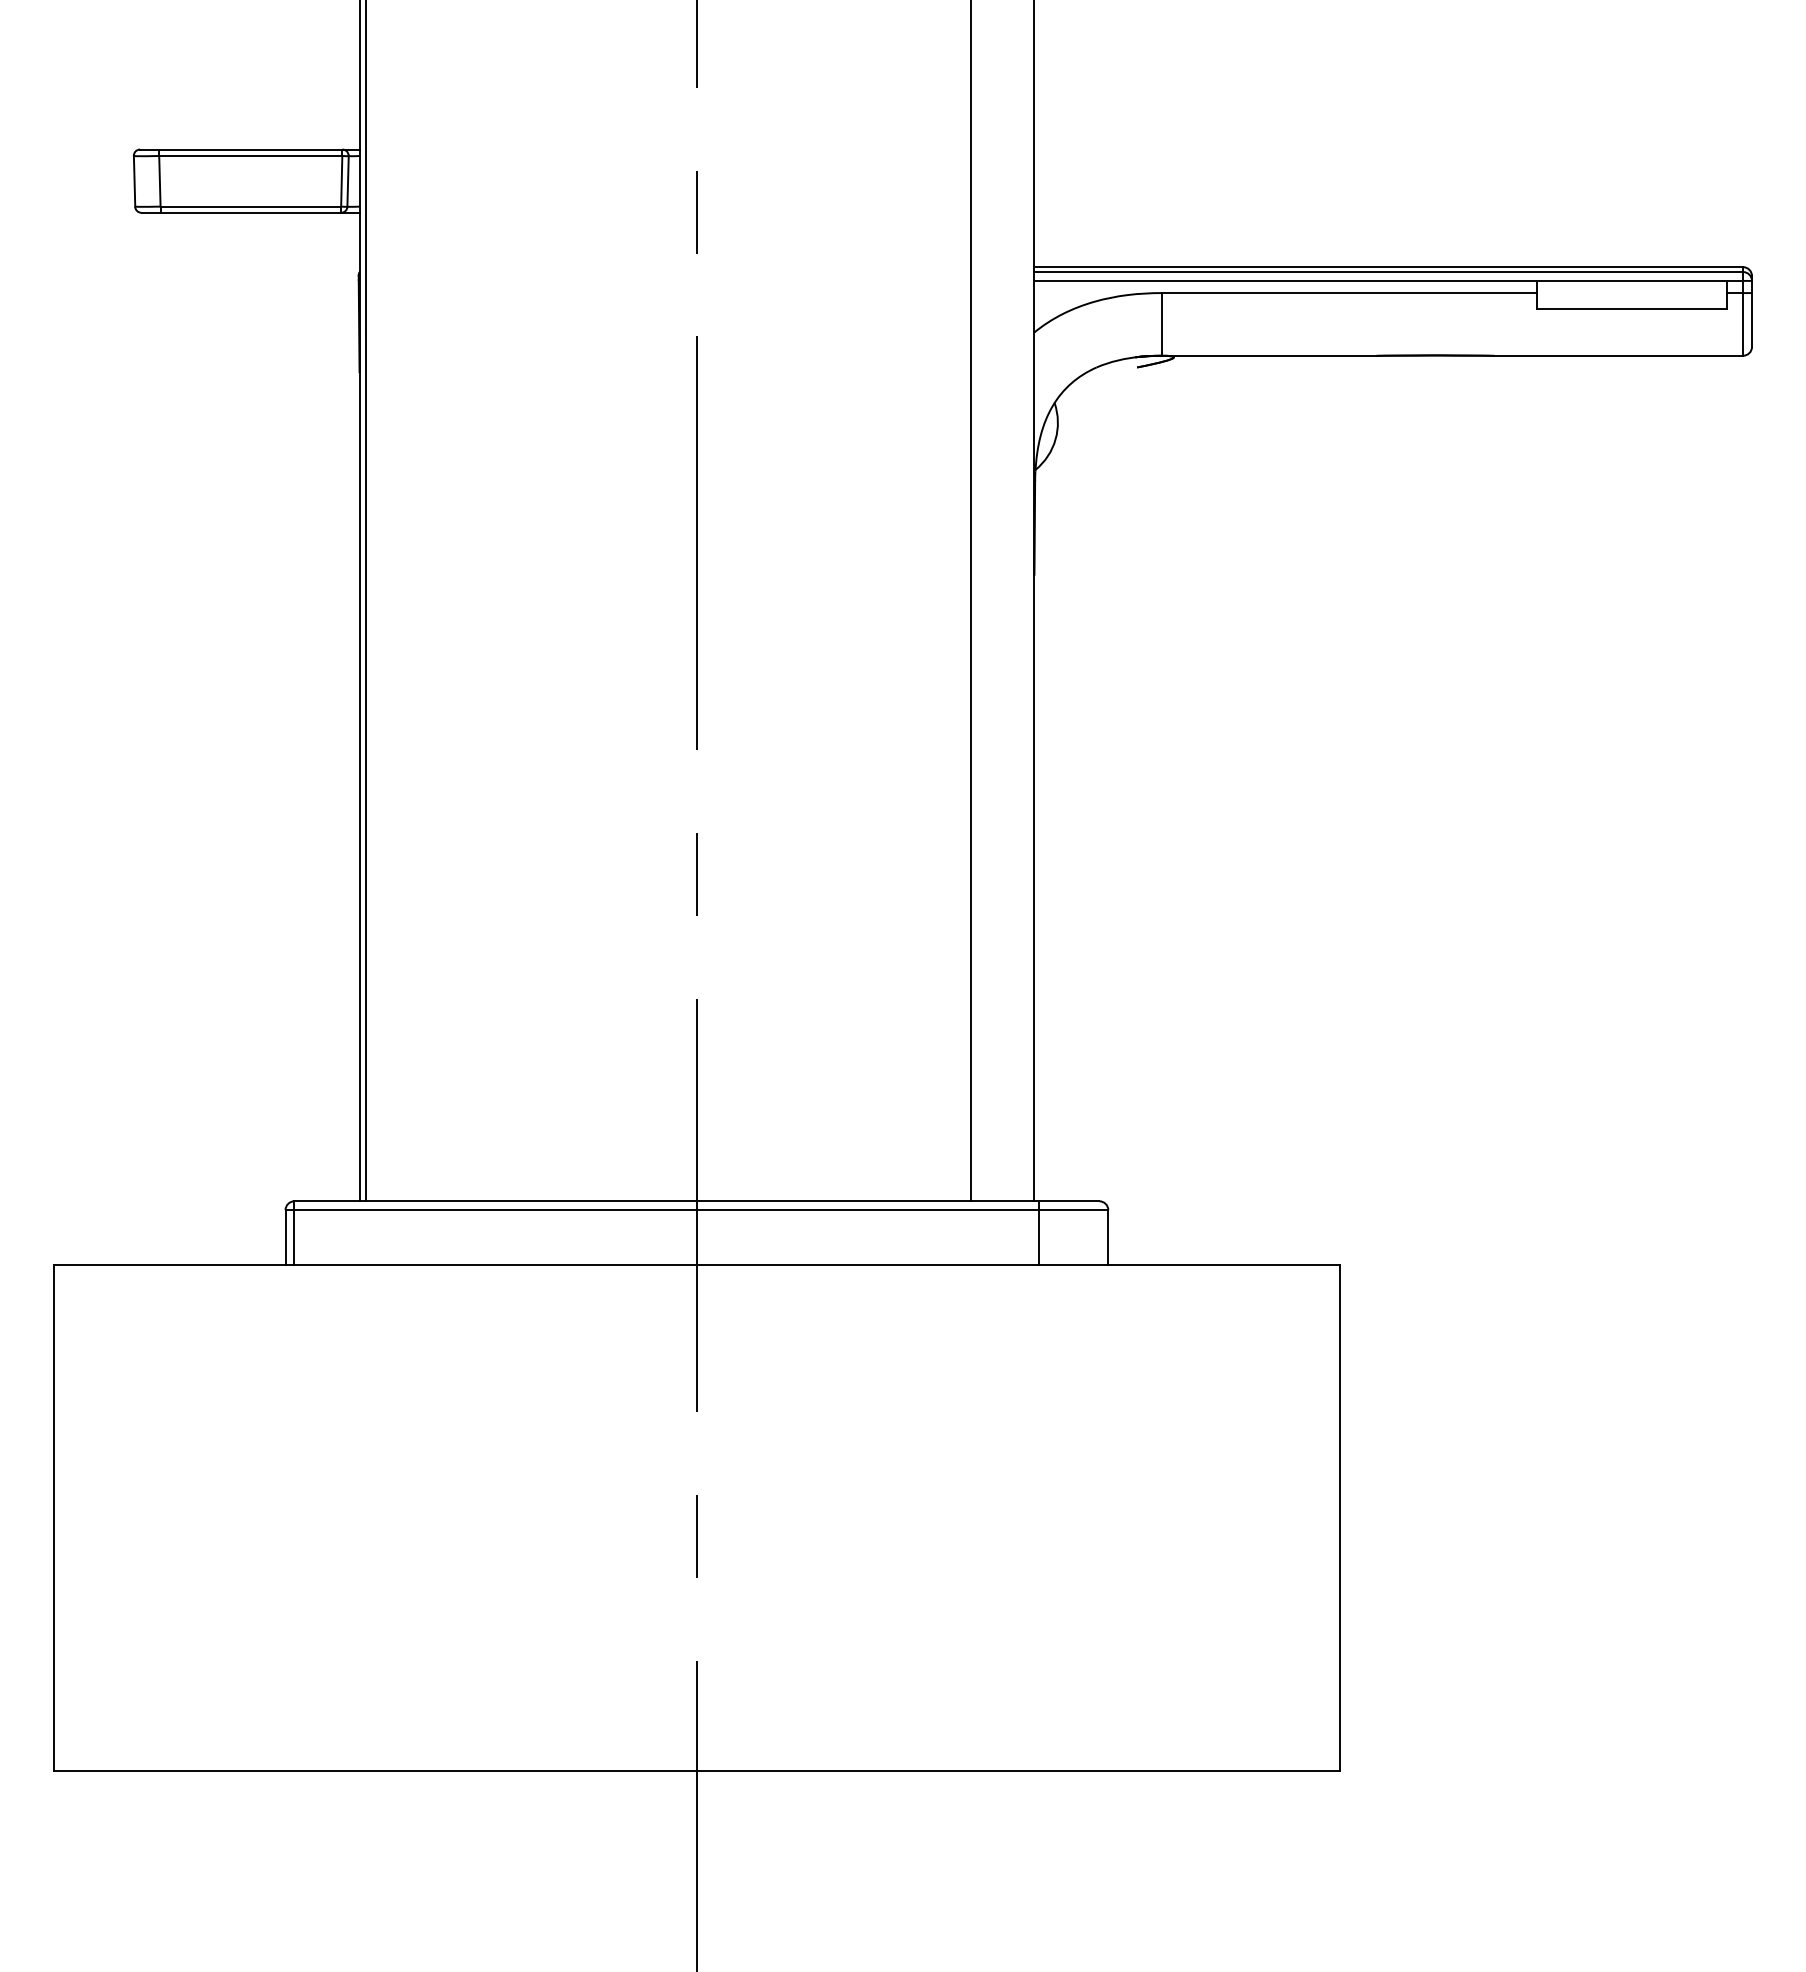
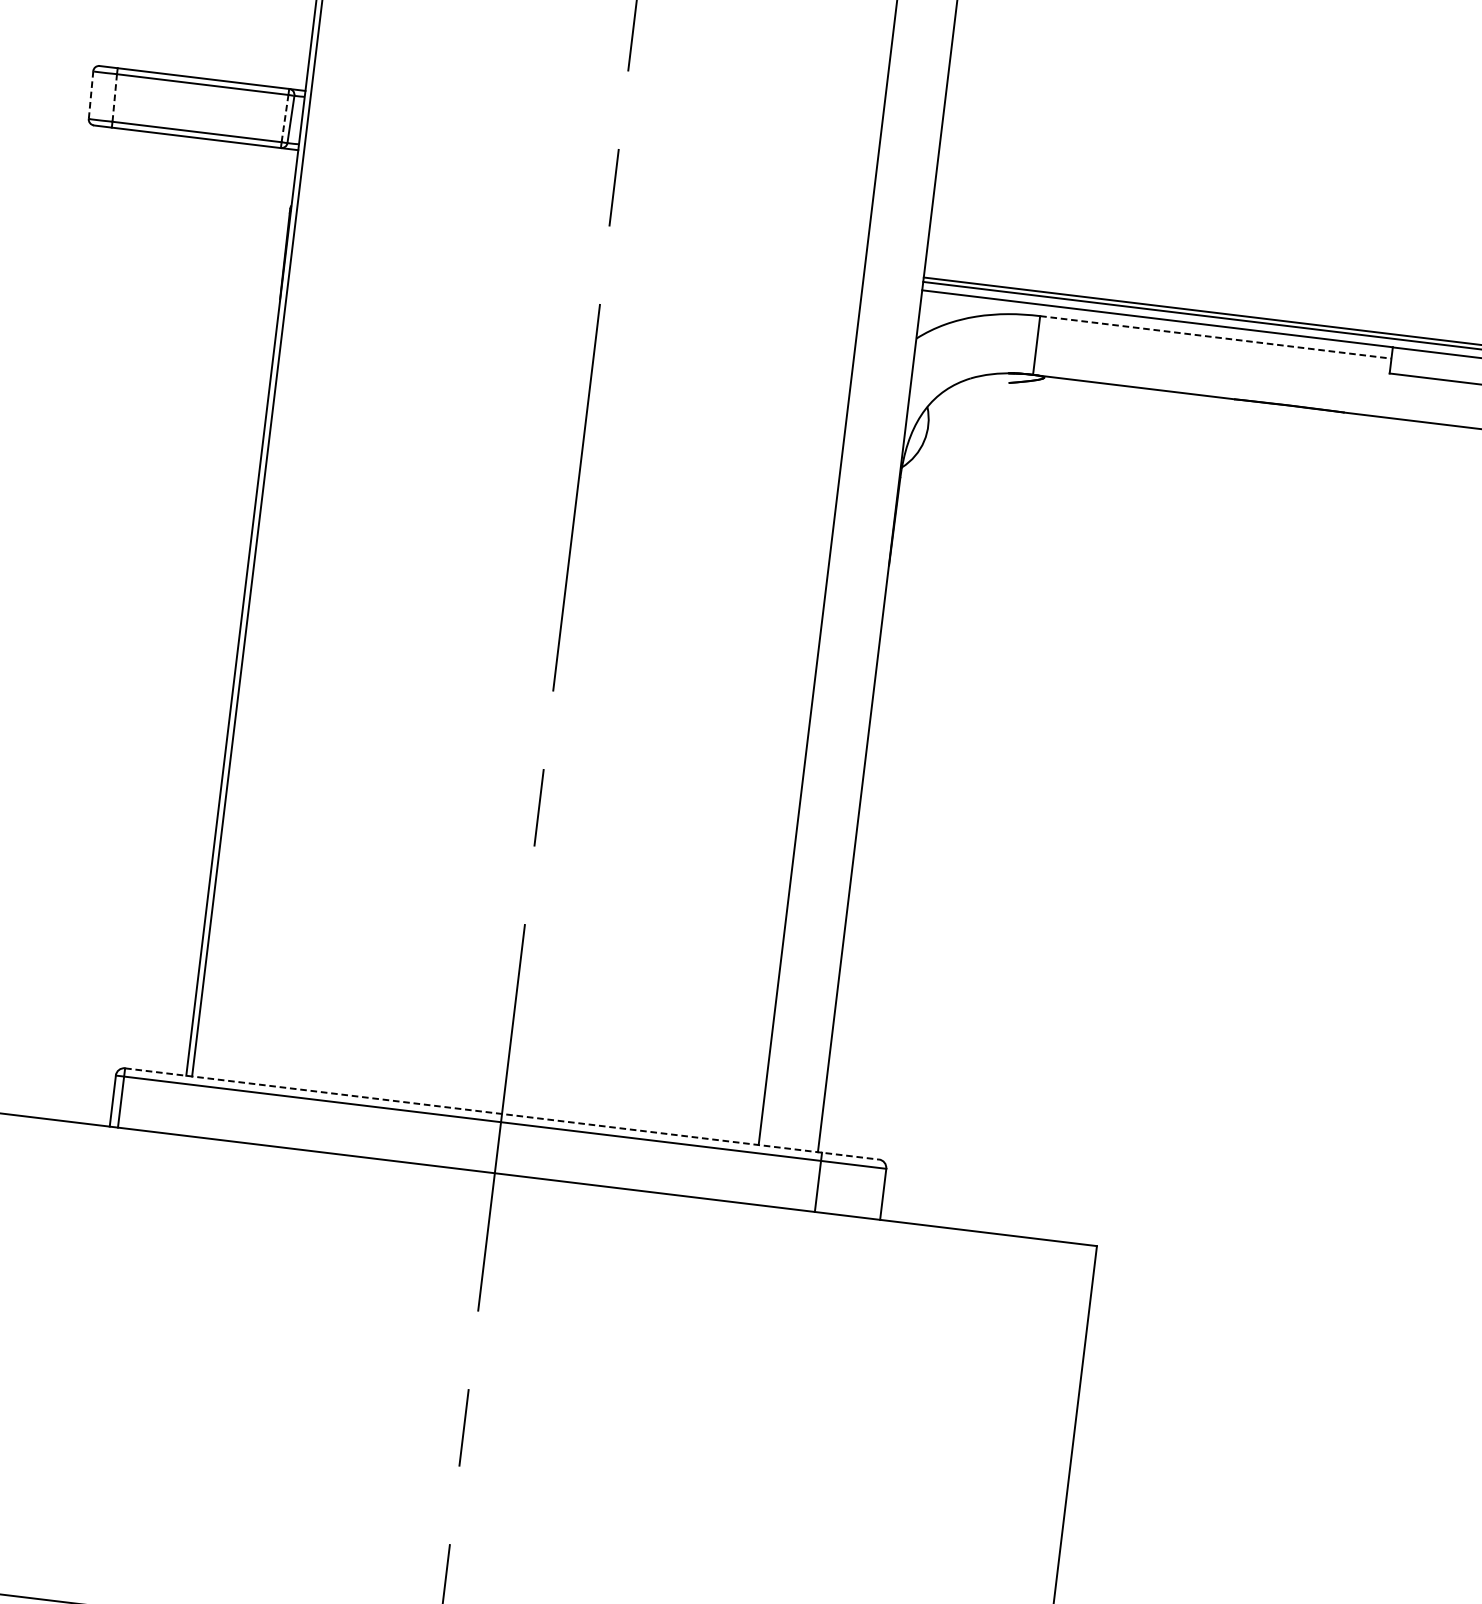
line: (134, 180) -> (91, 94), solid -> dashed
line: (159, 180) -> (114, 97), solid -> dashed
line: (341, 180) -> (284, 117), solid -> dashed
line: (1349, 293) -> (1215, 337), solid -> dashed
line: (696, 1201) -> (501, 1114), solid -> dashed

